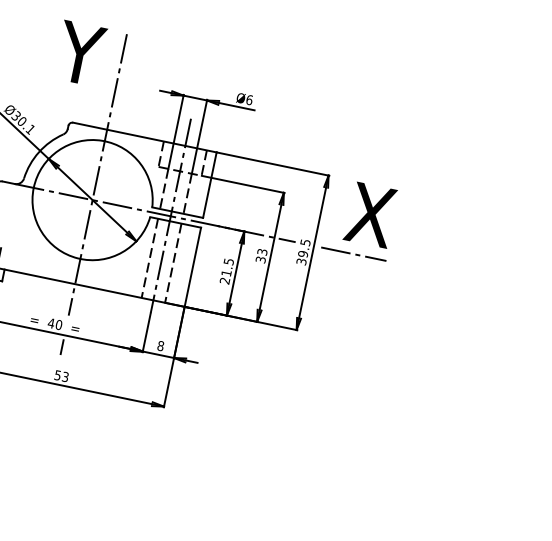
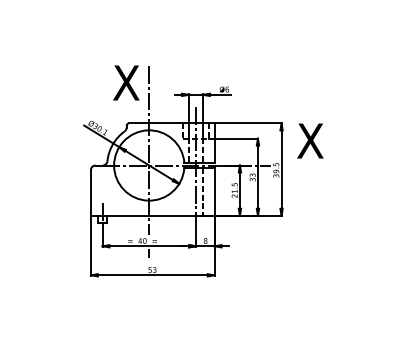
text: (81, 52) -> (125, 82), Y -> X
line: (352, 253) -> (304, 165), removed
line: (149, 257) -> (188, 191), removed

